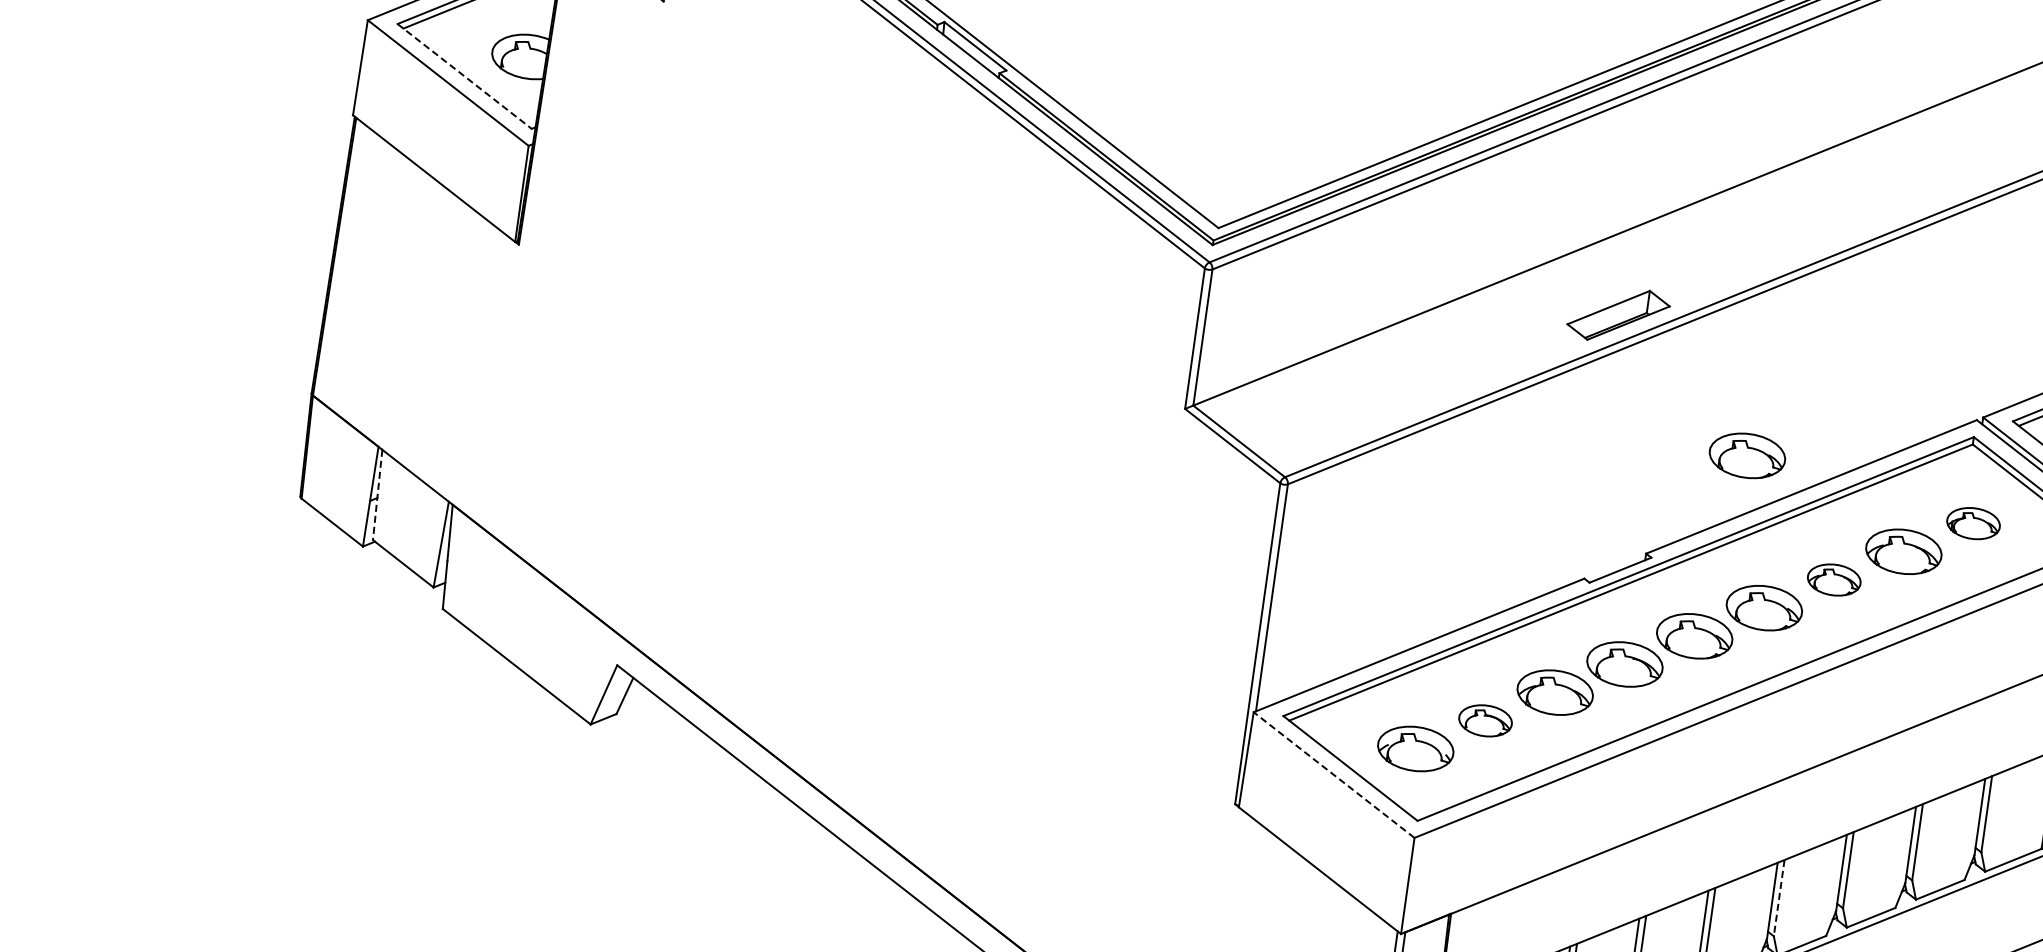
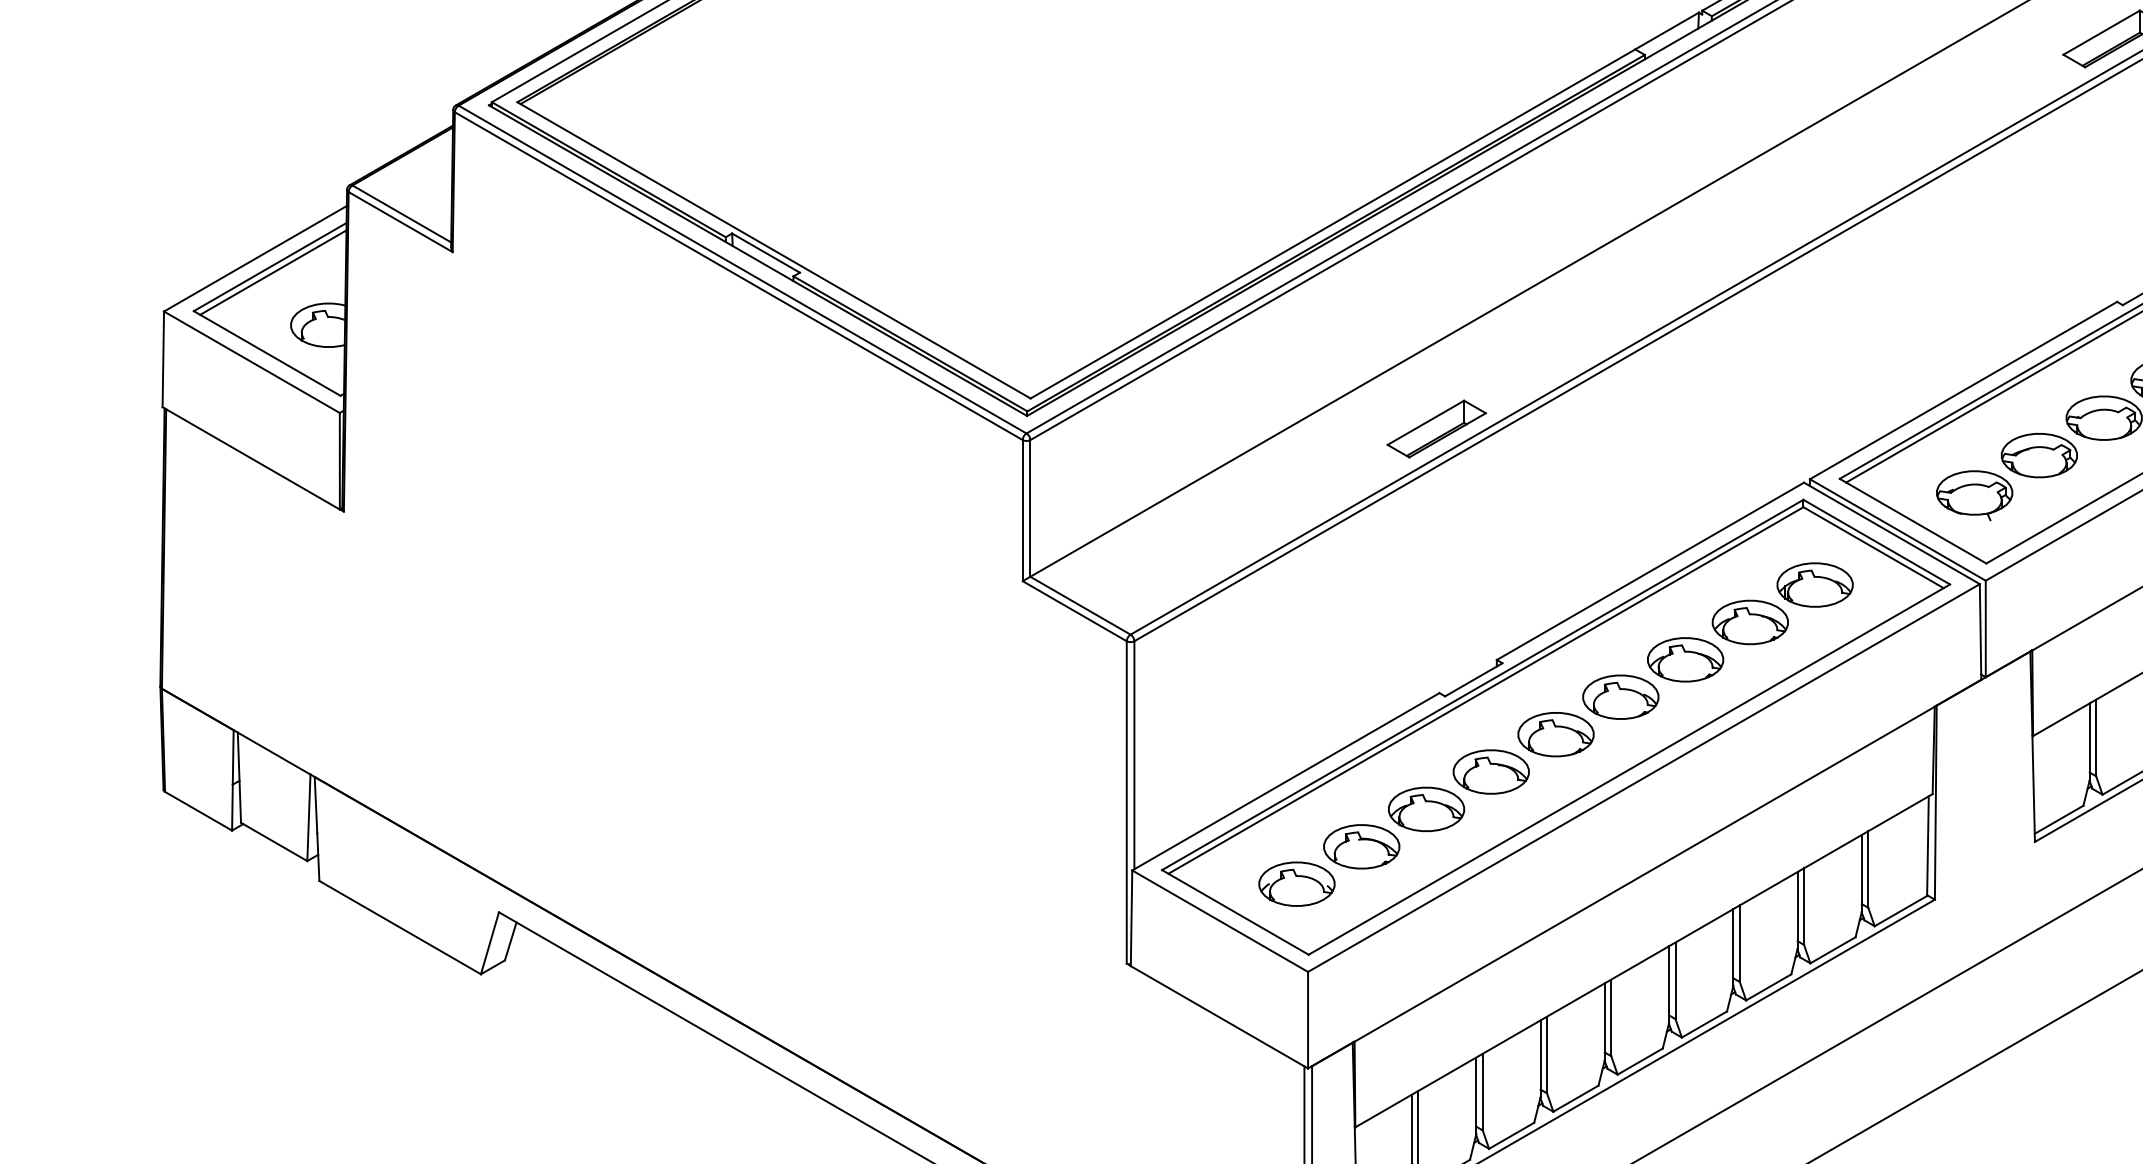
line: (464, 76) -> (267, 353), dashed -> solid
part: (1746, 455) -> (1582, 549), removed
line: (377, 495) -> (239, 778), dashed -> solid
part: (1973, 522) -> (1814, 584), size x1.43
part: (1834, 579) -> (1685, 659), size x1.43
part: (1485, 720) -> (1361, 846), size x1.43
line: (1333, 774) -> (1219, 920), dashed -> solid
line: (1779, 898) -> (1675, 981), dashed -> solid

